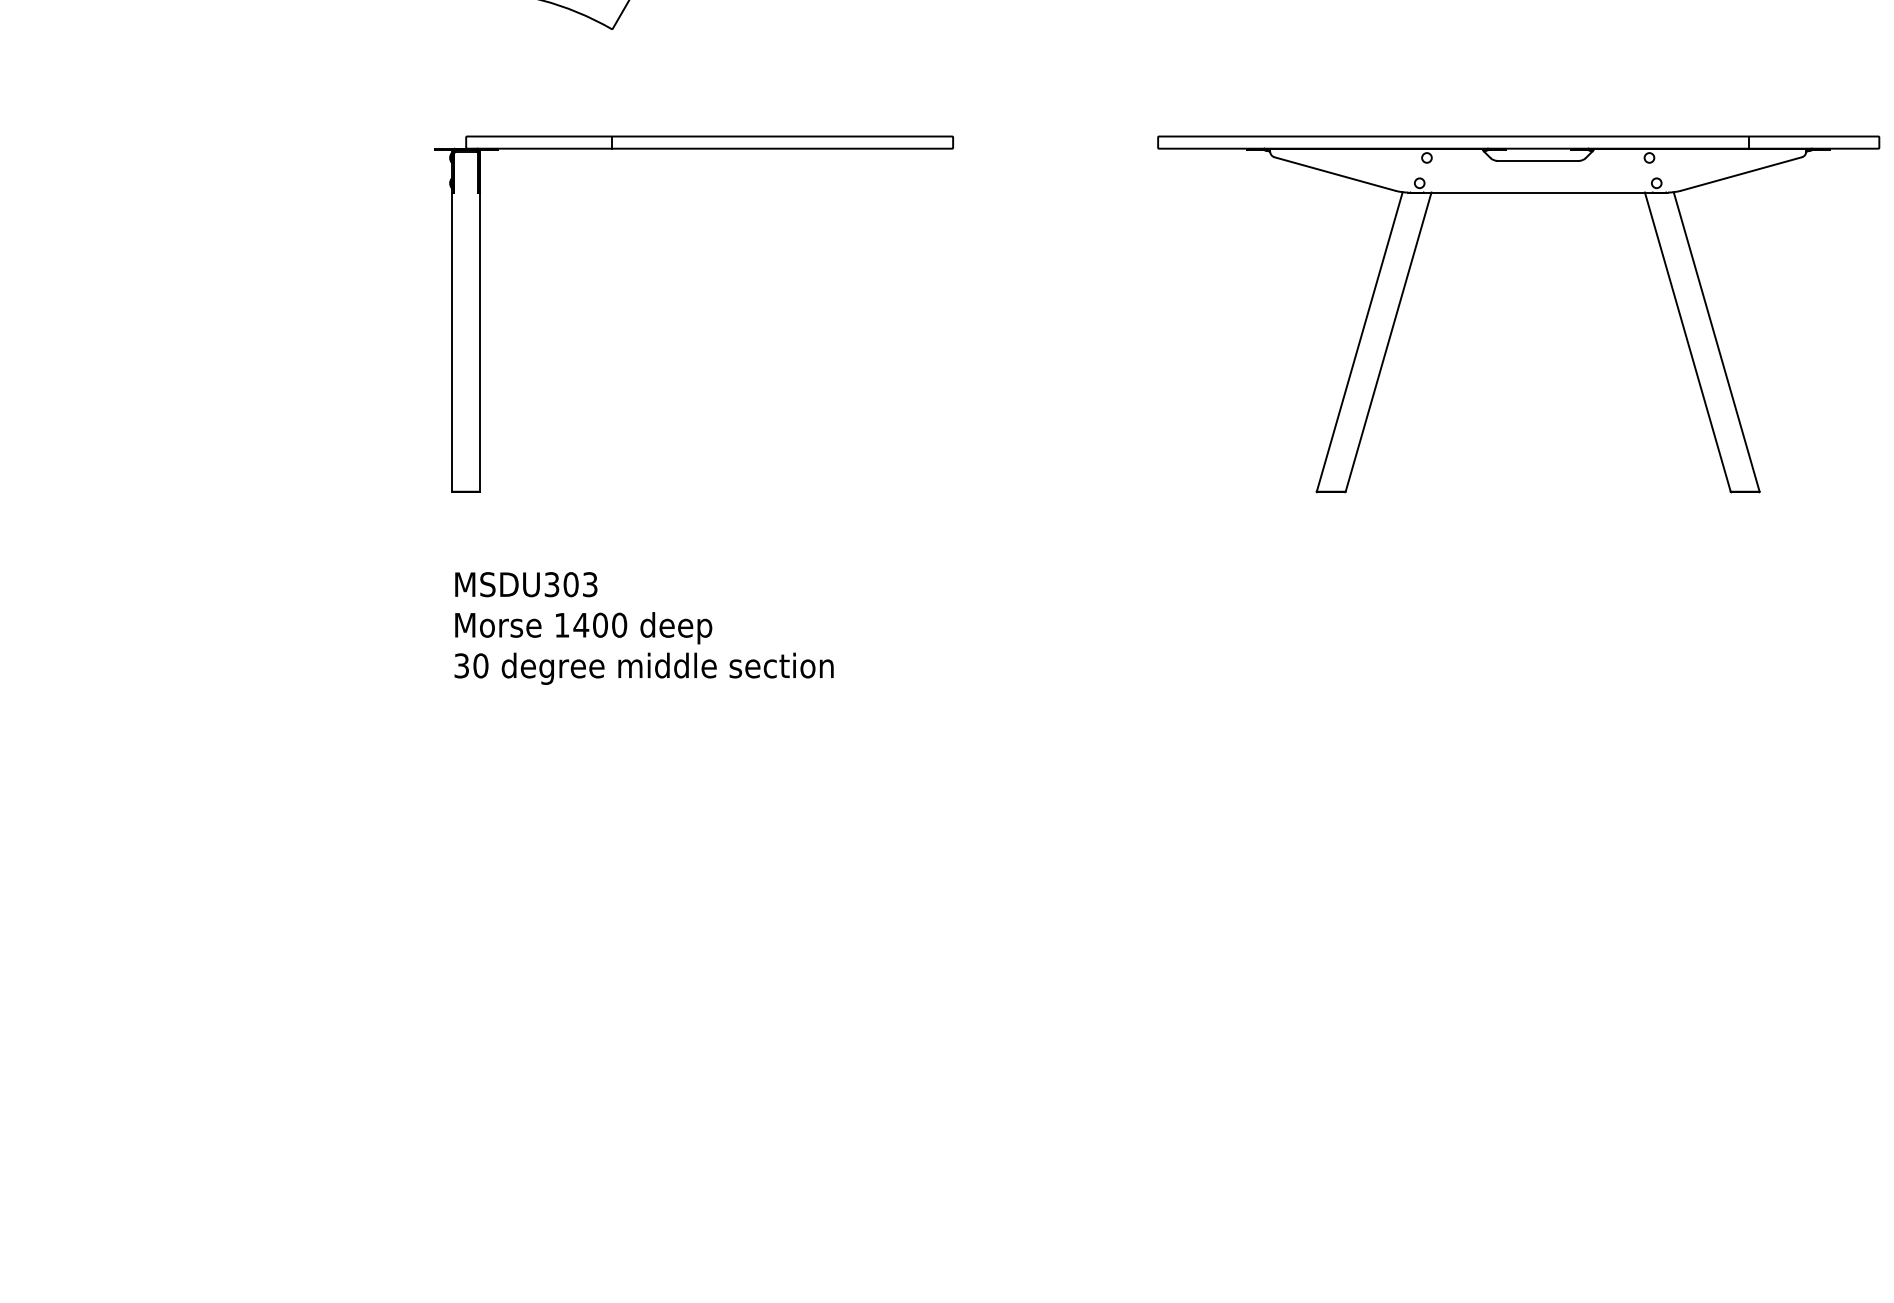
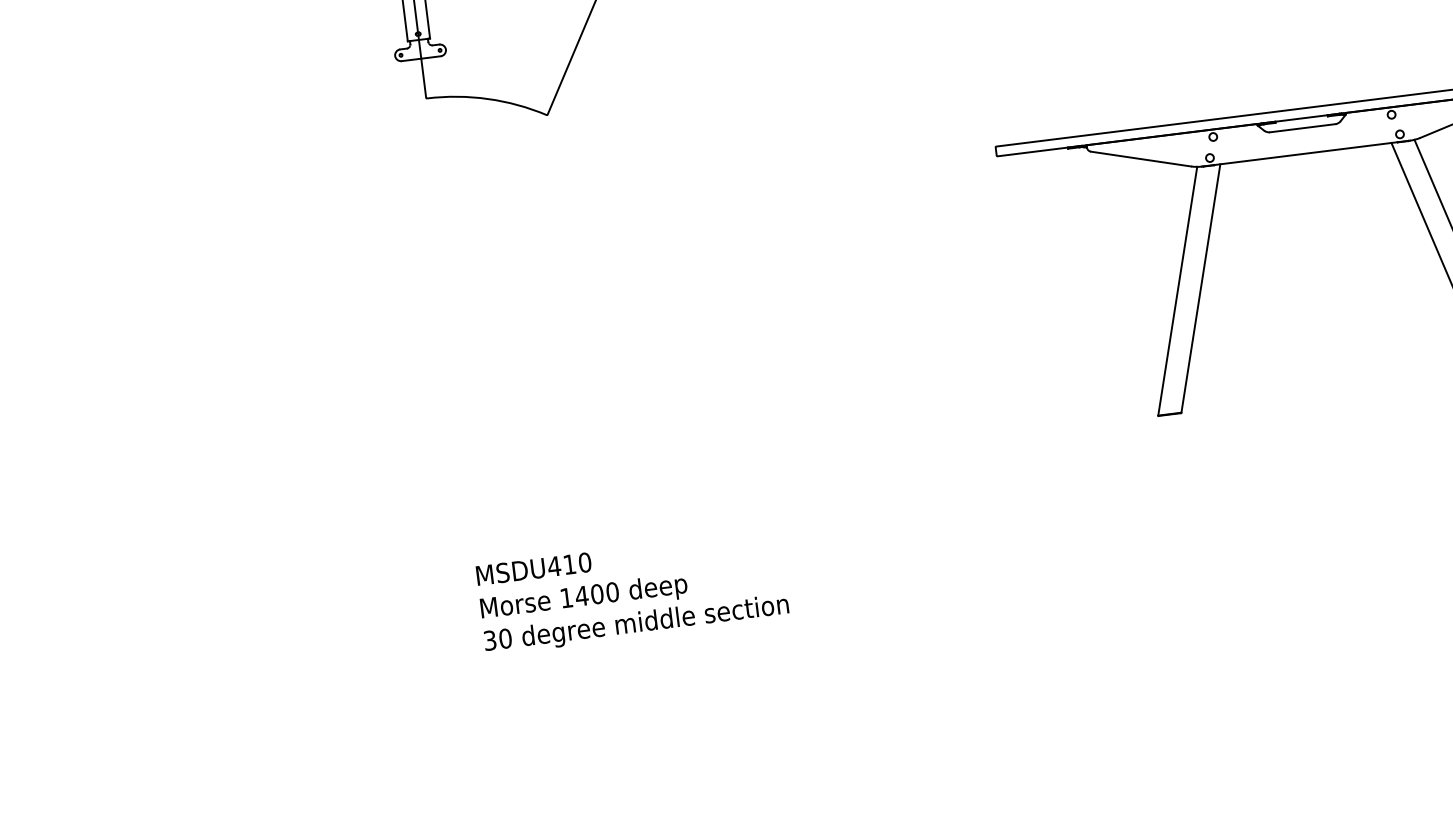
part: (693, 149) -> (624, 203), removed
text: (570, 584) -> (569, 564), MSDU303 -> MSDU410

